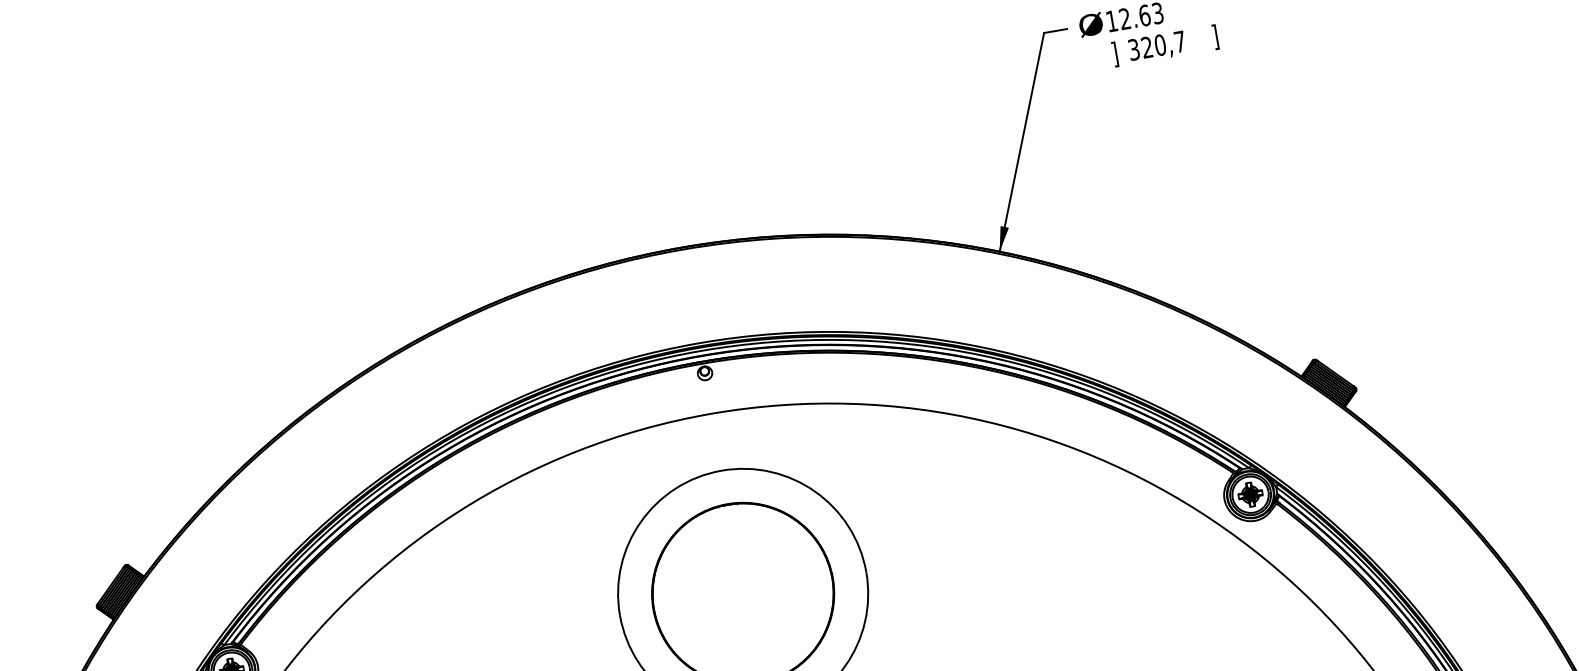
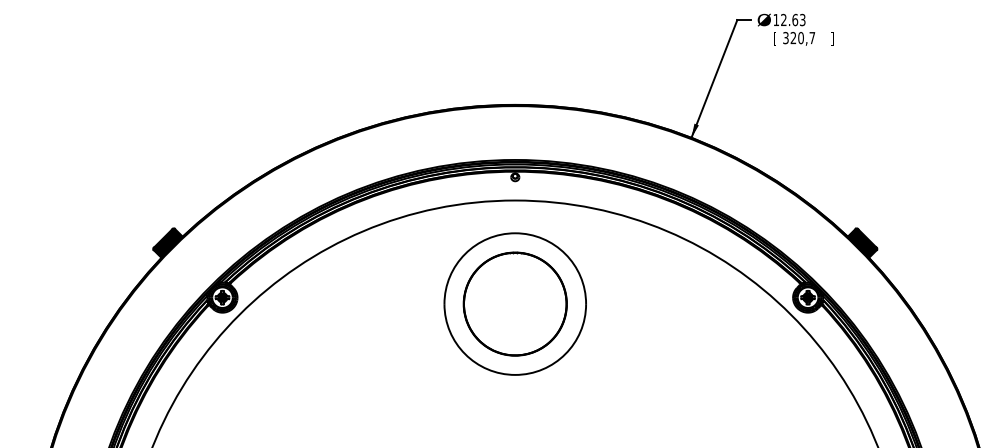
text: (1114, 53) -> (774, 38), ] -> [

